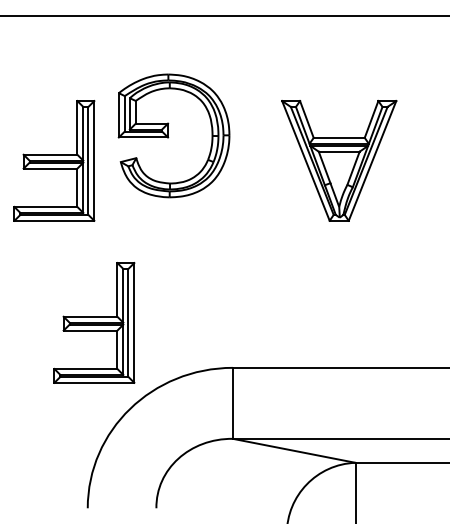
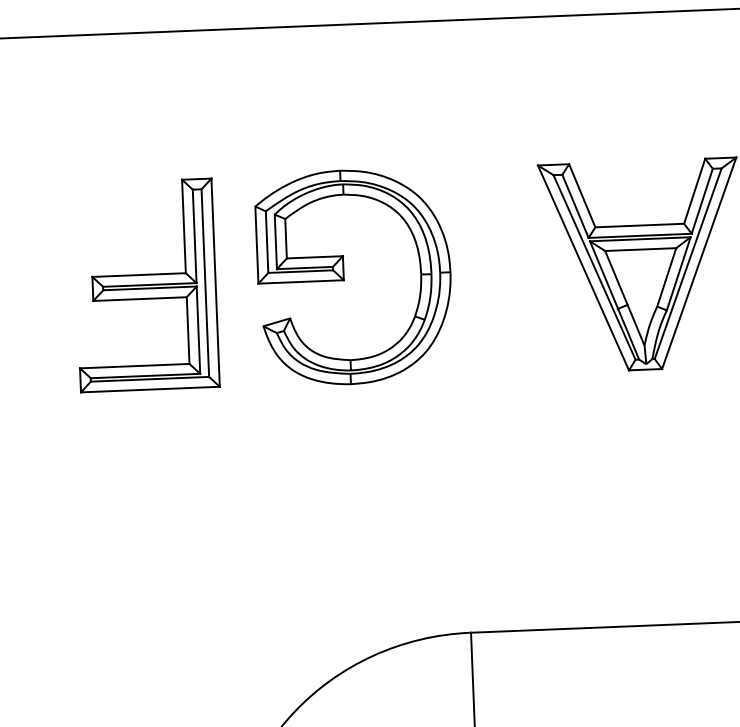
part: (173, 135) -> (353, 276), moved
part: (94, 322) -> (227, 563), removed

